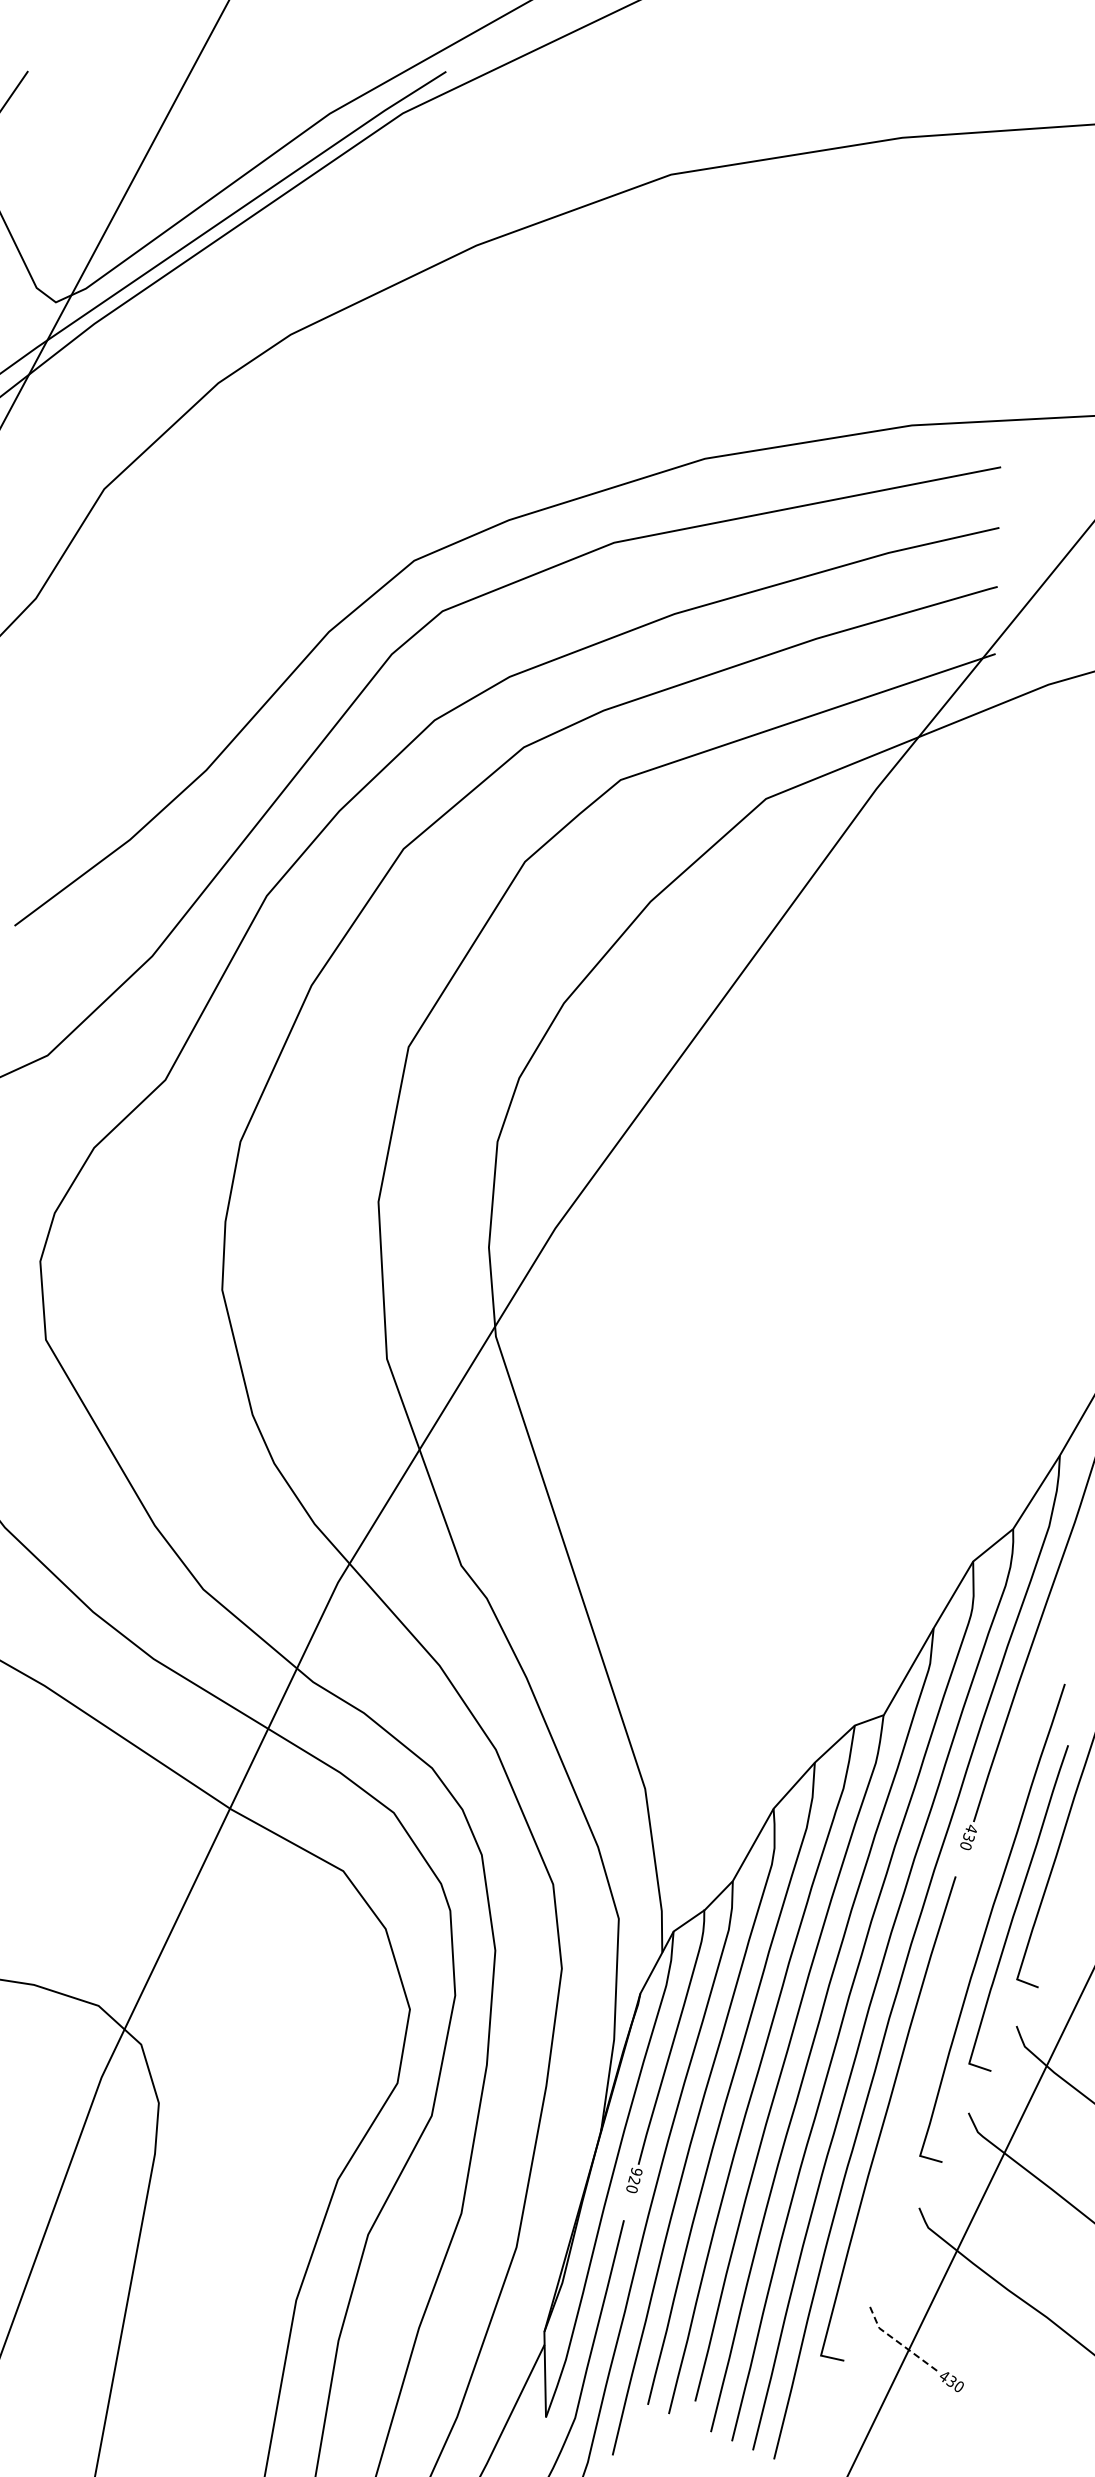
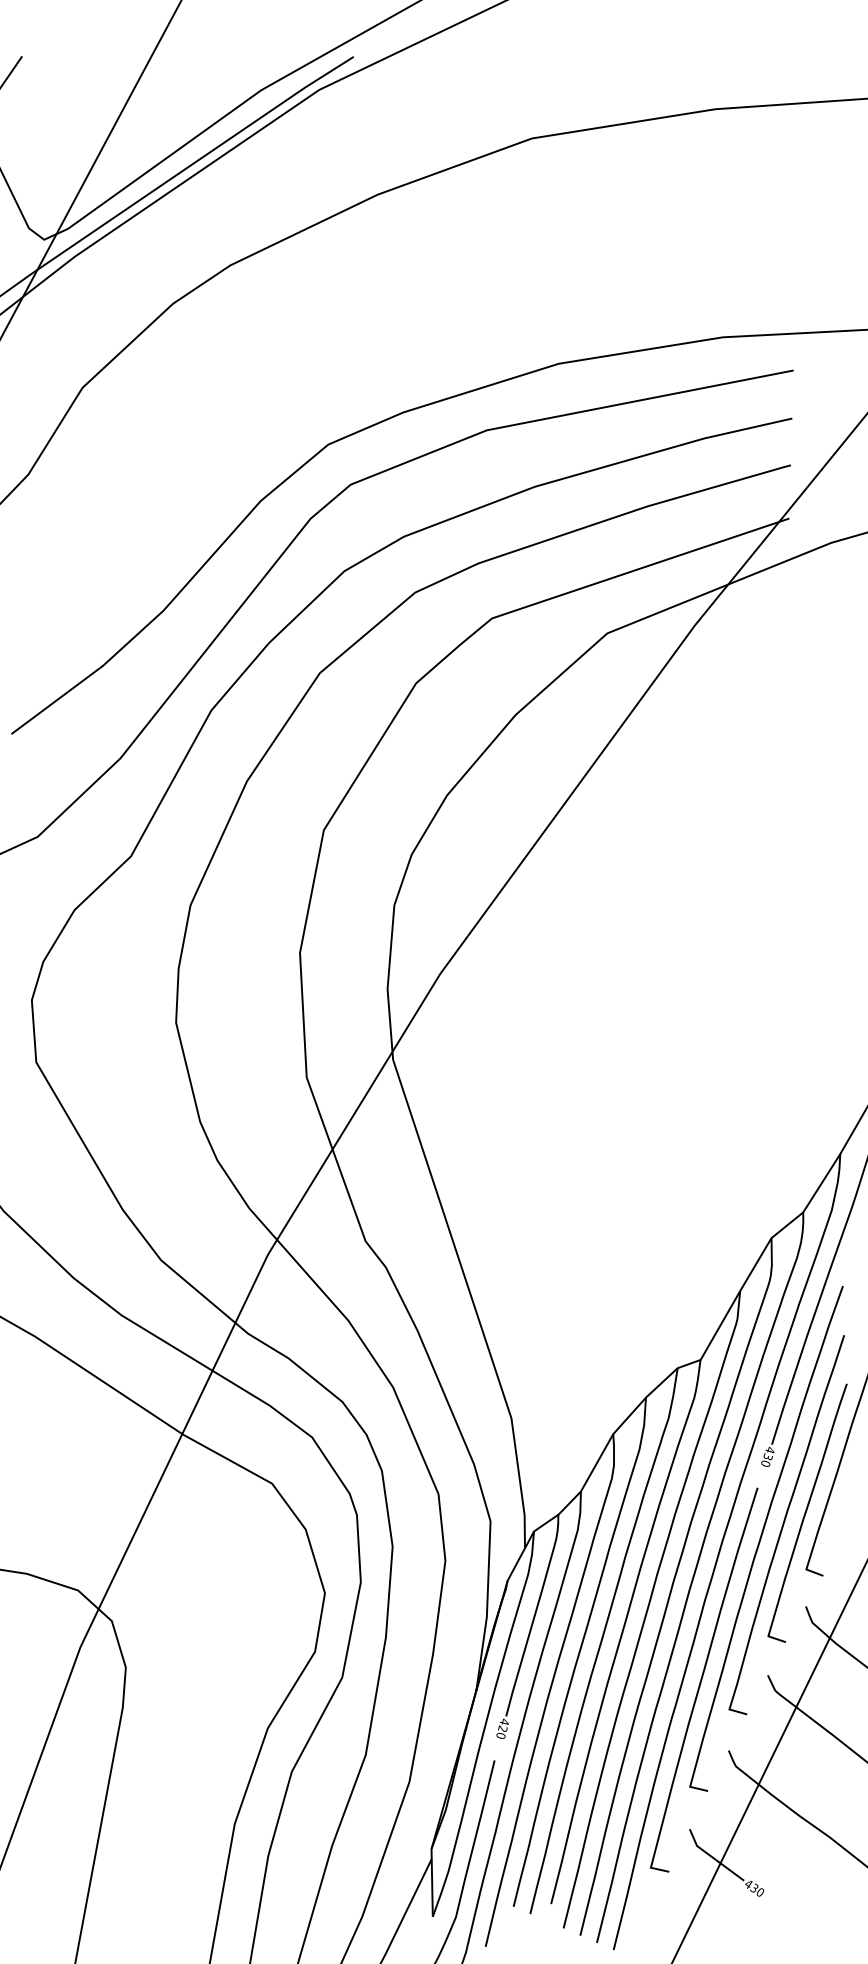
curve: (961, 1937) -> (762, 1536), added
text: (636, 2171) -> (504, 1721), 920 -> 420
line: (899, 2342) -> (713, 1857), dashed -> solid

